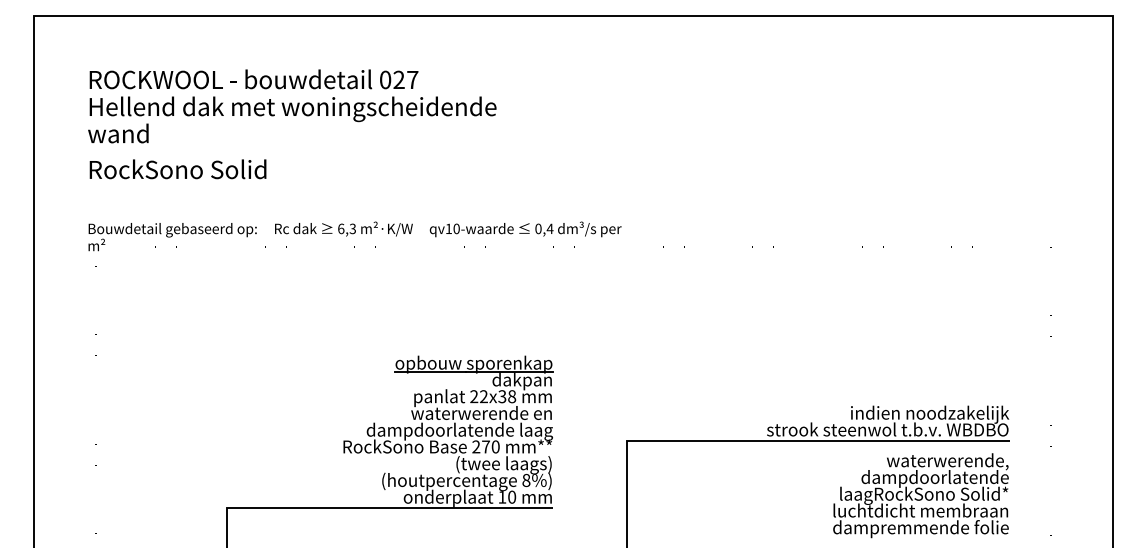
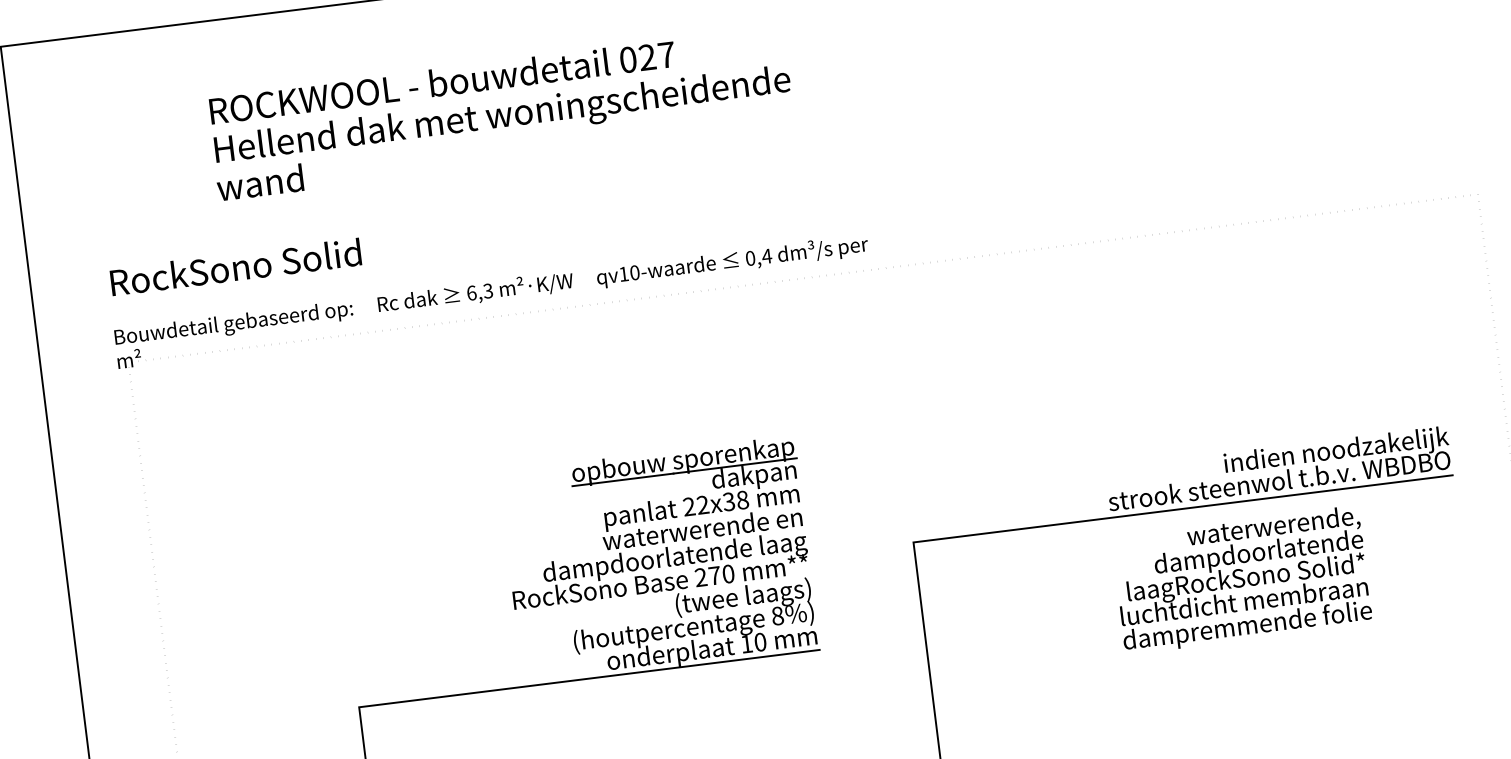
text: (292, 106) -> (501, 113), moved
text: (177, 169) -> (235, 267), moved
text: (920, 495) -> (1241, 579), moved

